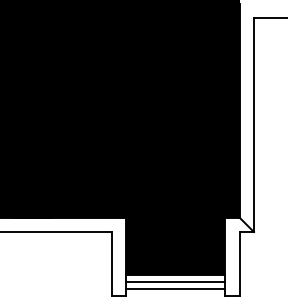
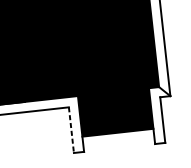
line: (111, 264) -> (71, 130), solid -> dashed
line: (175, 281) -> (118, 137), removed
line: (175, 289) -> (119, 143), removed

